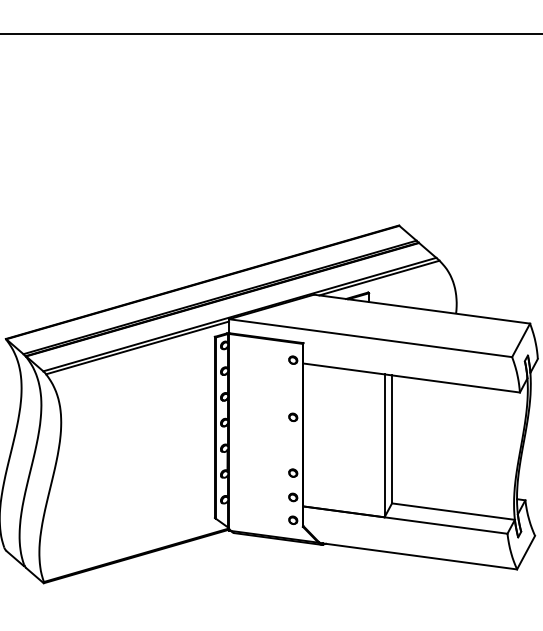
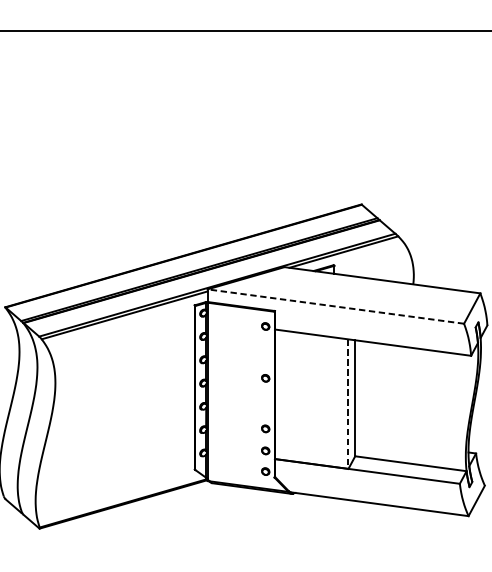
line: (370, 338) -> (335, 306), solid -> dashed
line: (384, 446) -> (348, 404), solid -> dashed

